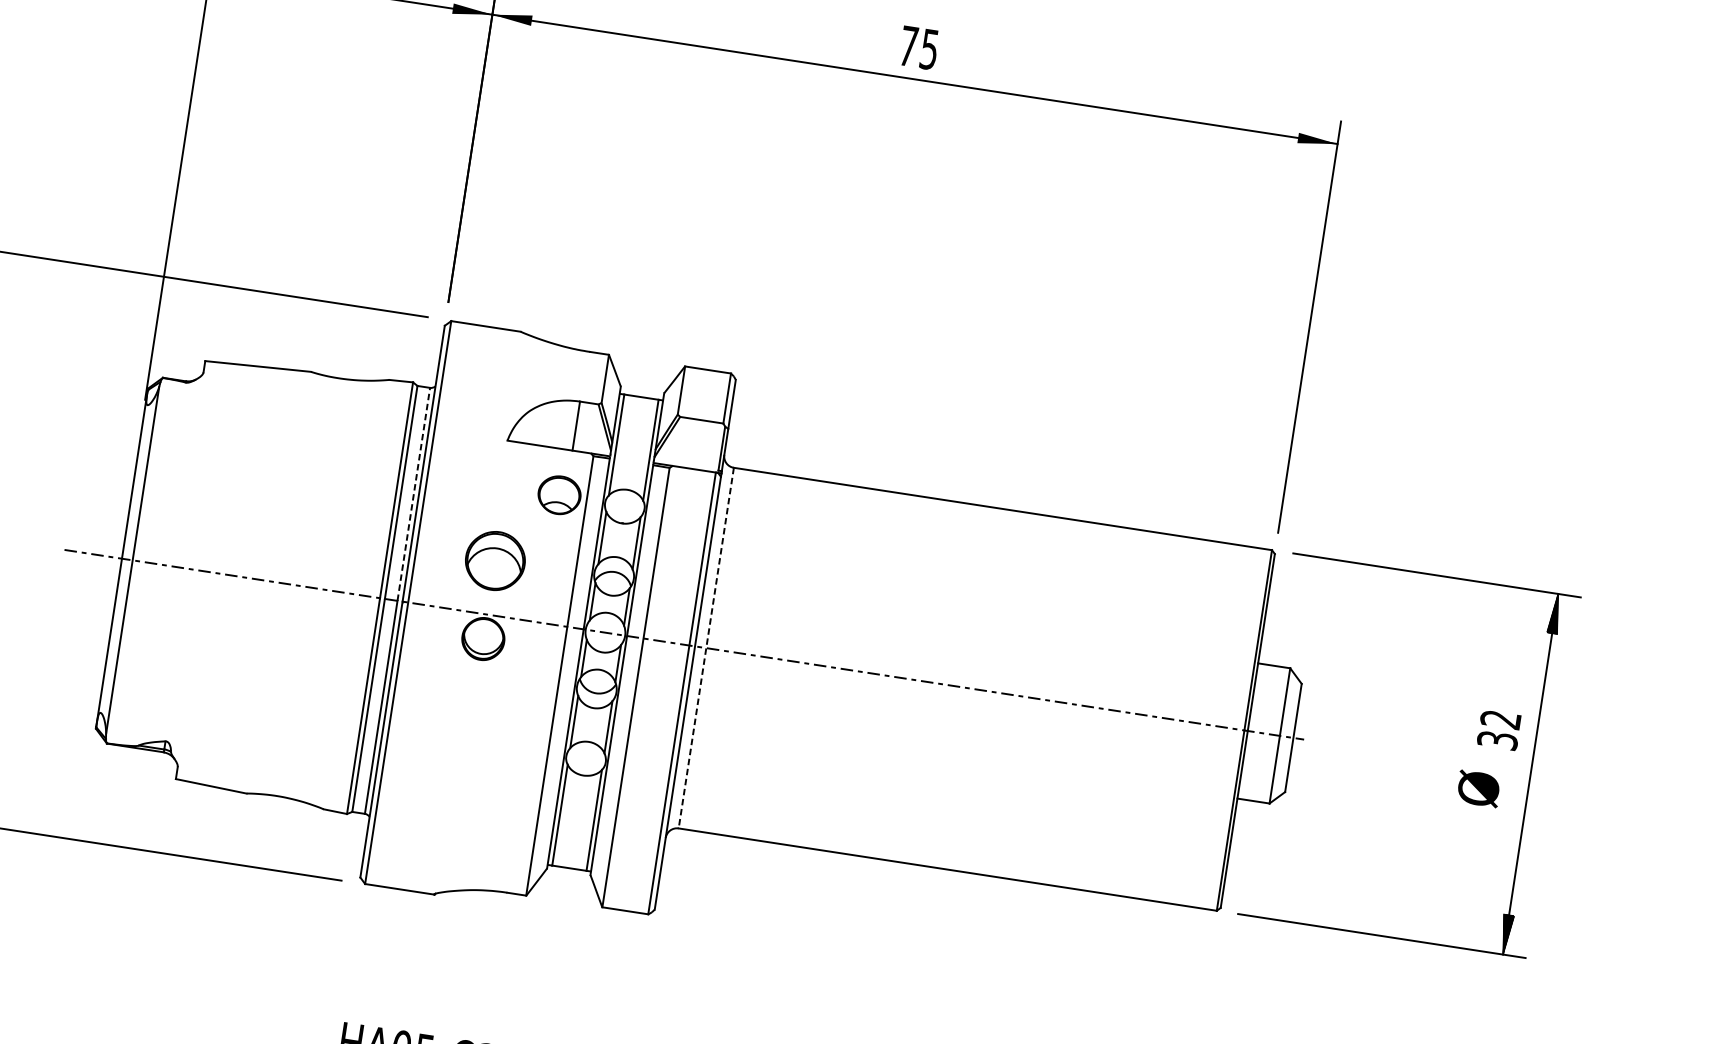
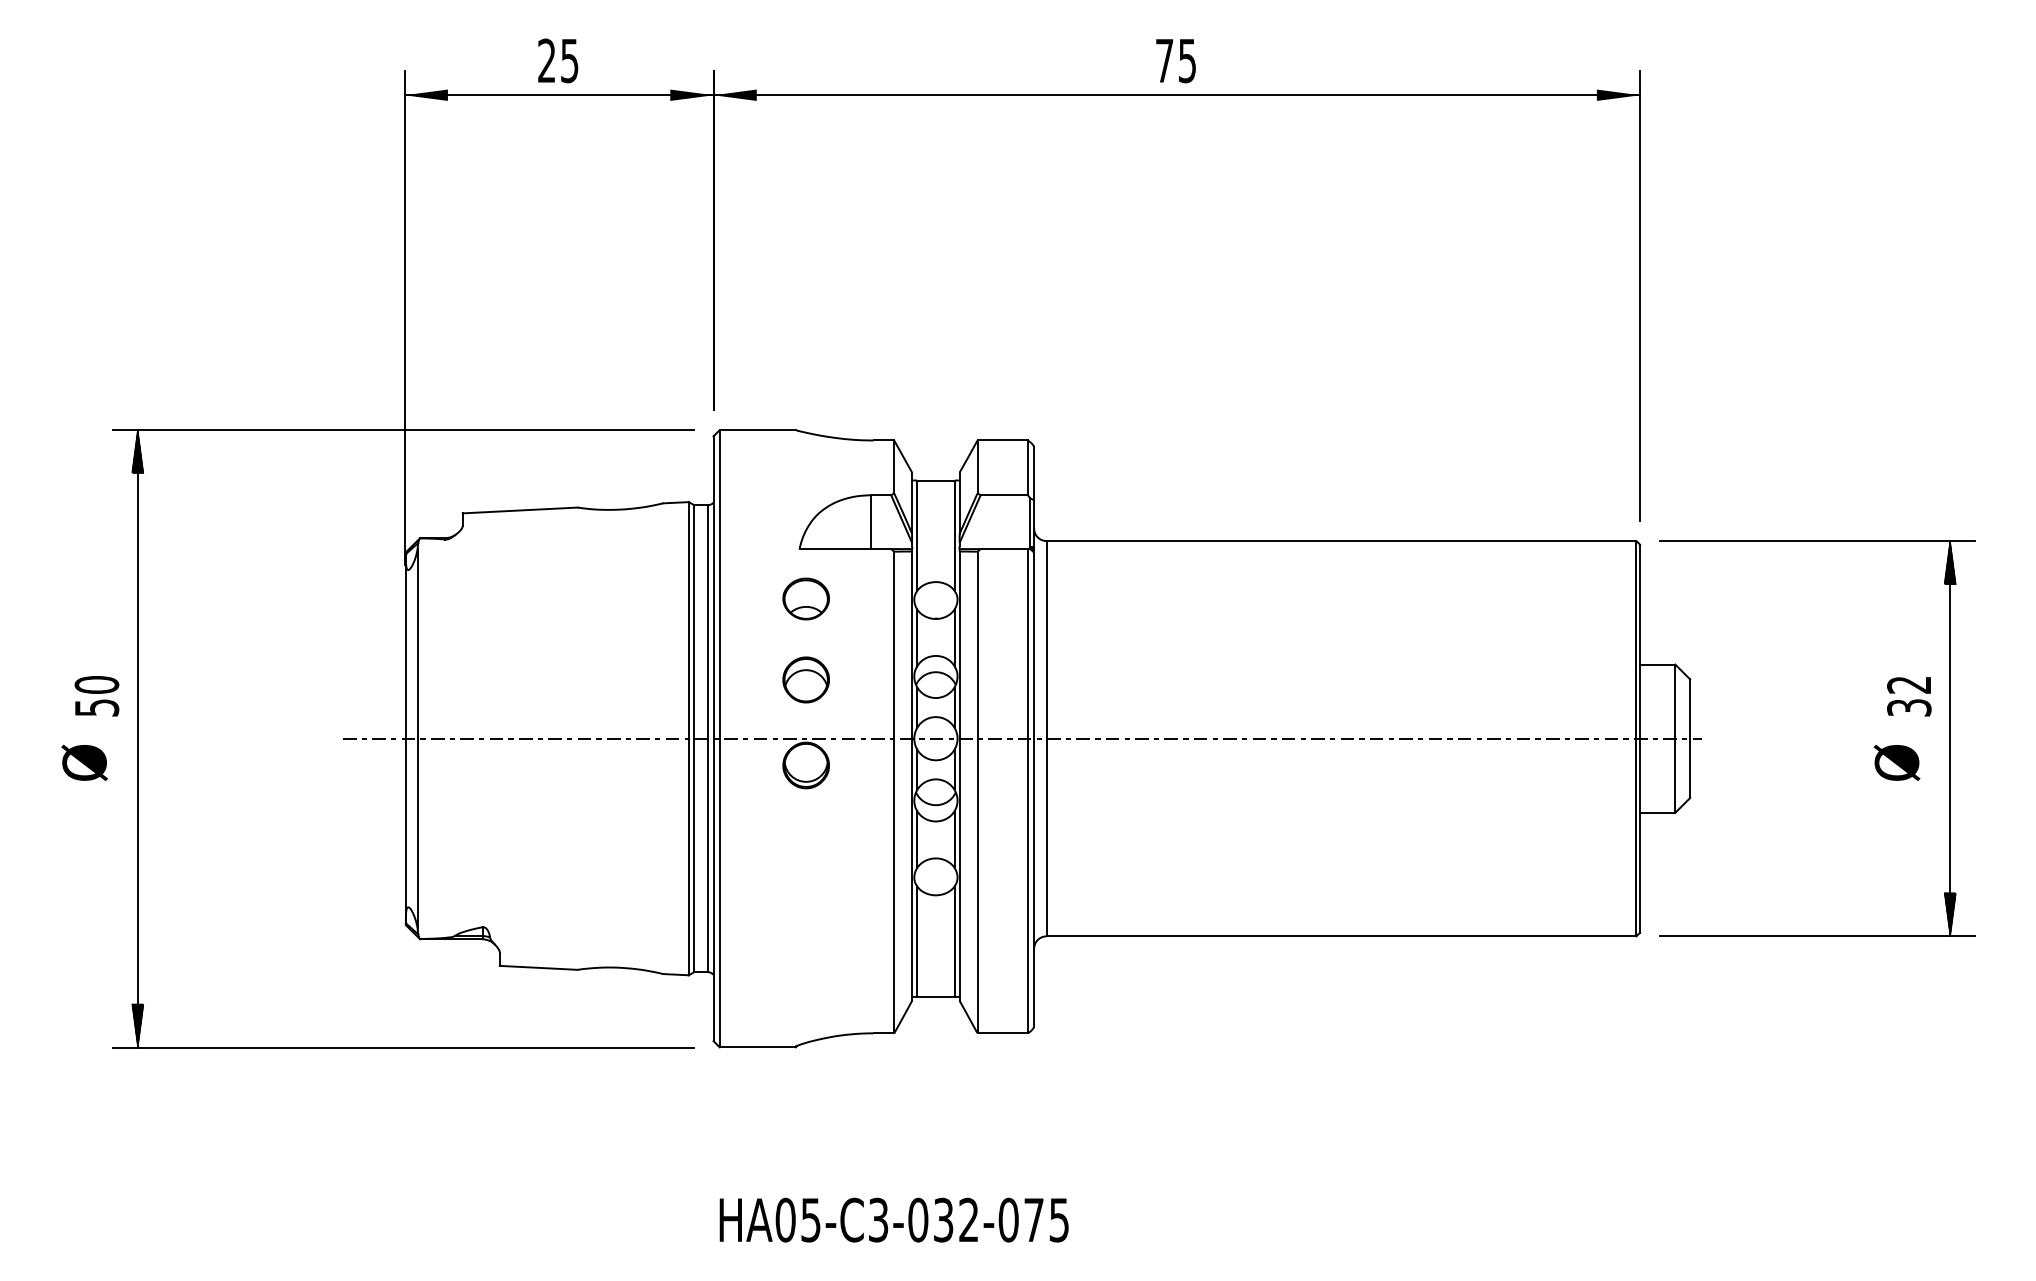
line: (413, 493) -> (707, 621), dashed -> solid
part: (558, 494) -> (805, 598), moved
part: (494, 560) -> (805, 679), size x0.71
line: (706, 647) -> (1046, 738), dashed -> solid

